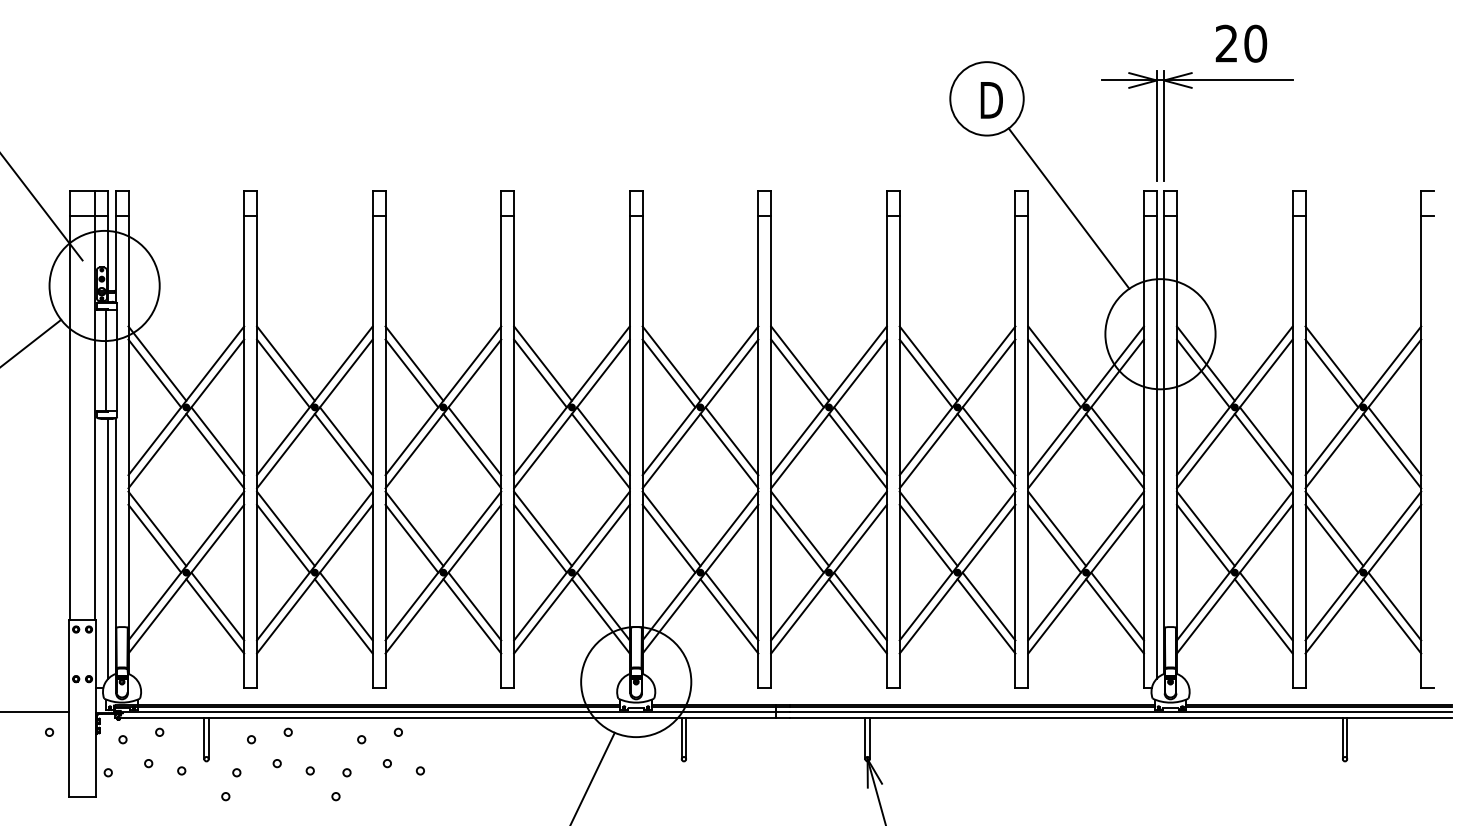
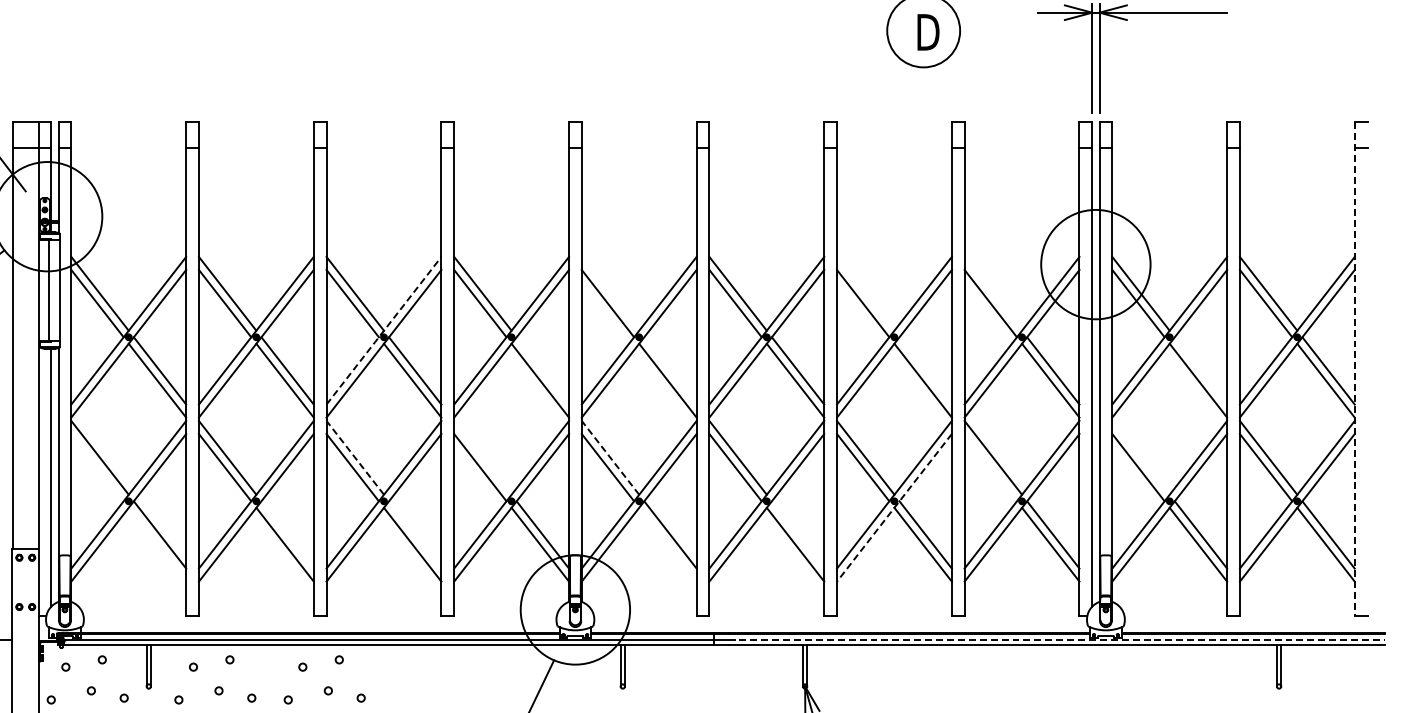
line: (1068, 208) -> (1004, 139), removed
line: (671, 363) -> (610, 293), removed
line: (928, 363) -> (865, 293), removed
line: (1057, 363) -> (993, 293), removed
line: (443, 400) -> (384, 330), solid -> dashed
line: (1421, 439) -> (1355, 369), solid -> dashed
line: (603, 441) -> (542, 371), removed
line: (731, 441) -> (670, 371), removed
line: (988, 441) -> (925, 371), removed
line: (1265, 441) -> (1200, 371), removed
line: (414, 528) -> (355, 457), solid -> dashed
line: (542, 528) -> (482, 457), removed
line: (671, 528) -> (610, 457), solid -> dashed
line: (1205, 528) -> (1140, 457), removed
line: (154, 538) -> (97, 467), removed
line: (1054, 538) -> (990, 467), removed
line: (957, 579) -> (894, 508), solid -> dashed
line: (345, 606) -> (286, 534), removed
line: (474, 606) -> (414, 534), removed
line: (860, 606) -> (798, 534), removed
line: (215, 616) -> (157, 544), removed
line: (729, 616) -> (668, 544), removed
line: (1121, 712) -> (1057, 640), solid -> dashed

